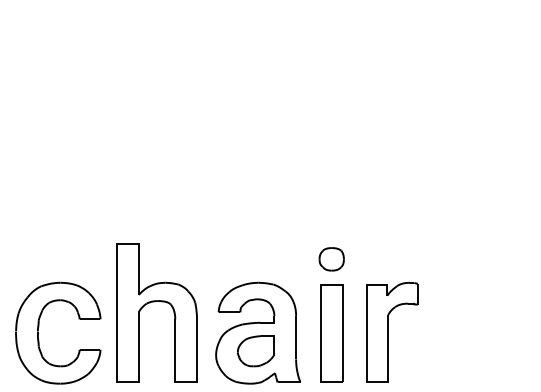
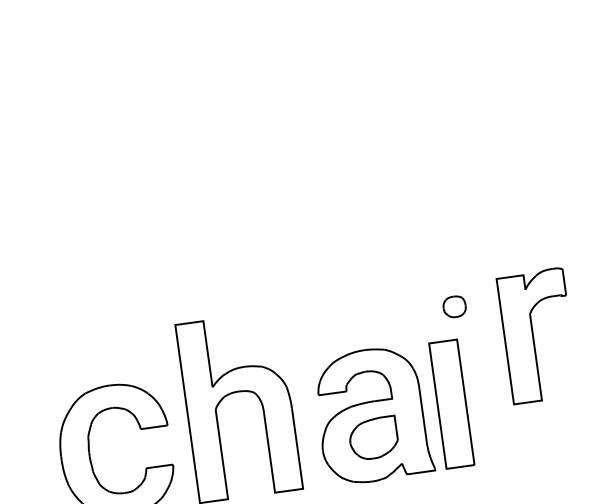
part: (331, 259) -> (454, 307), size x0.7
part: (392, 331) -> (538, 334), moved
part: (331, 333) -> (450, 404), moved

